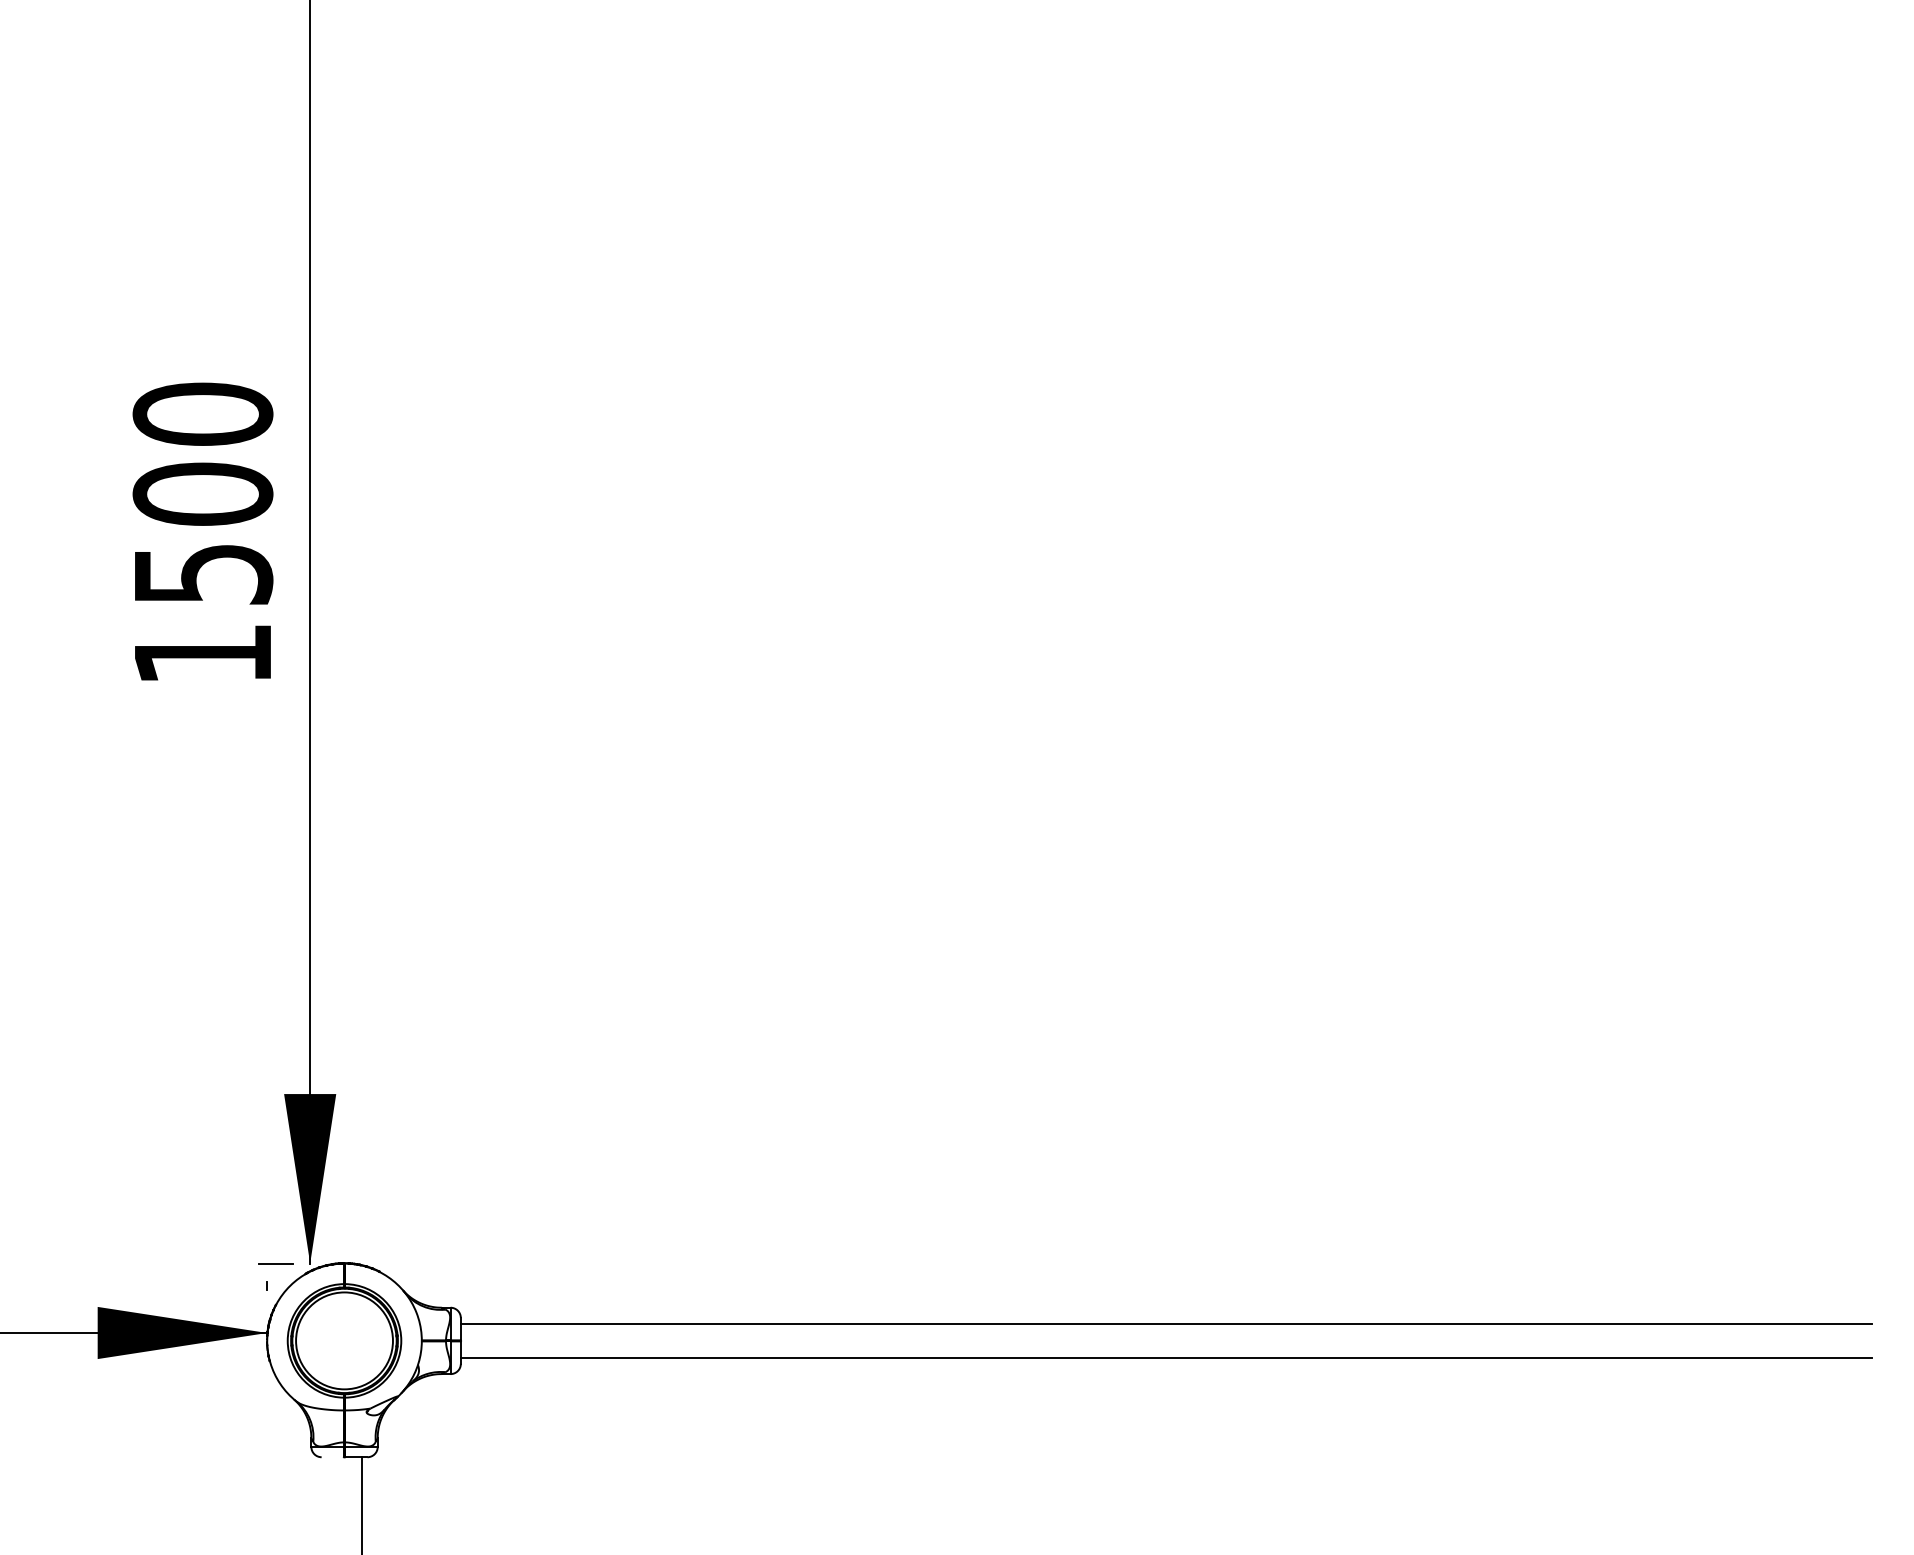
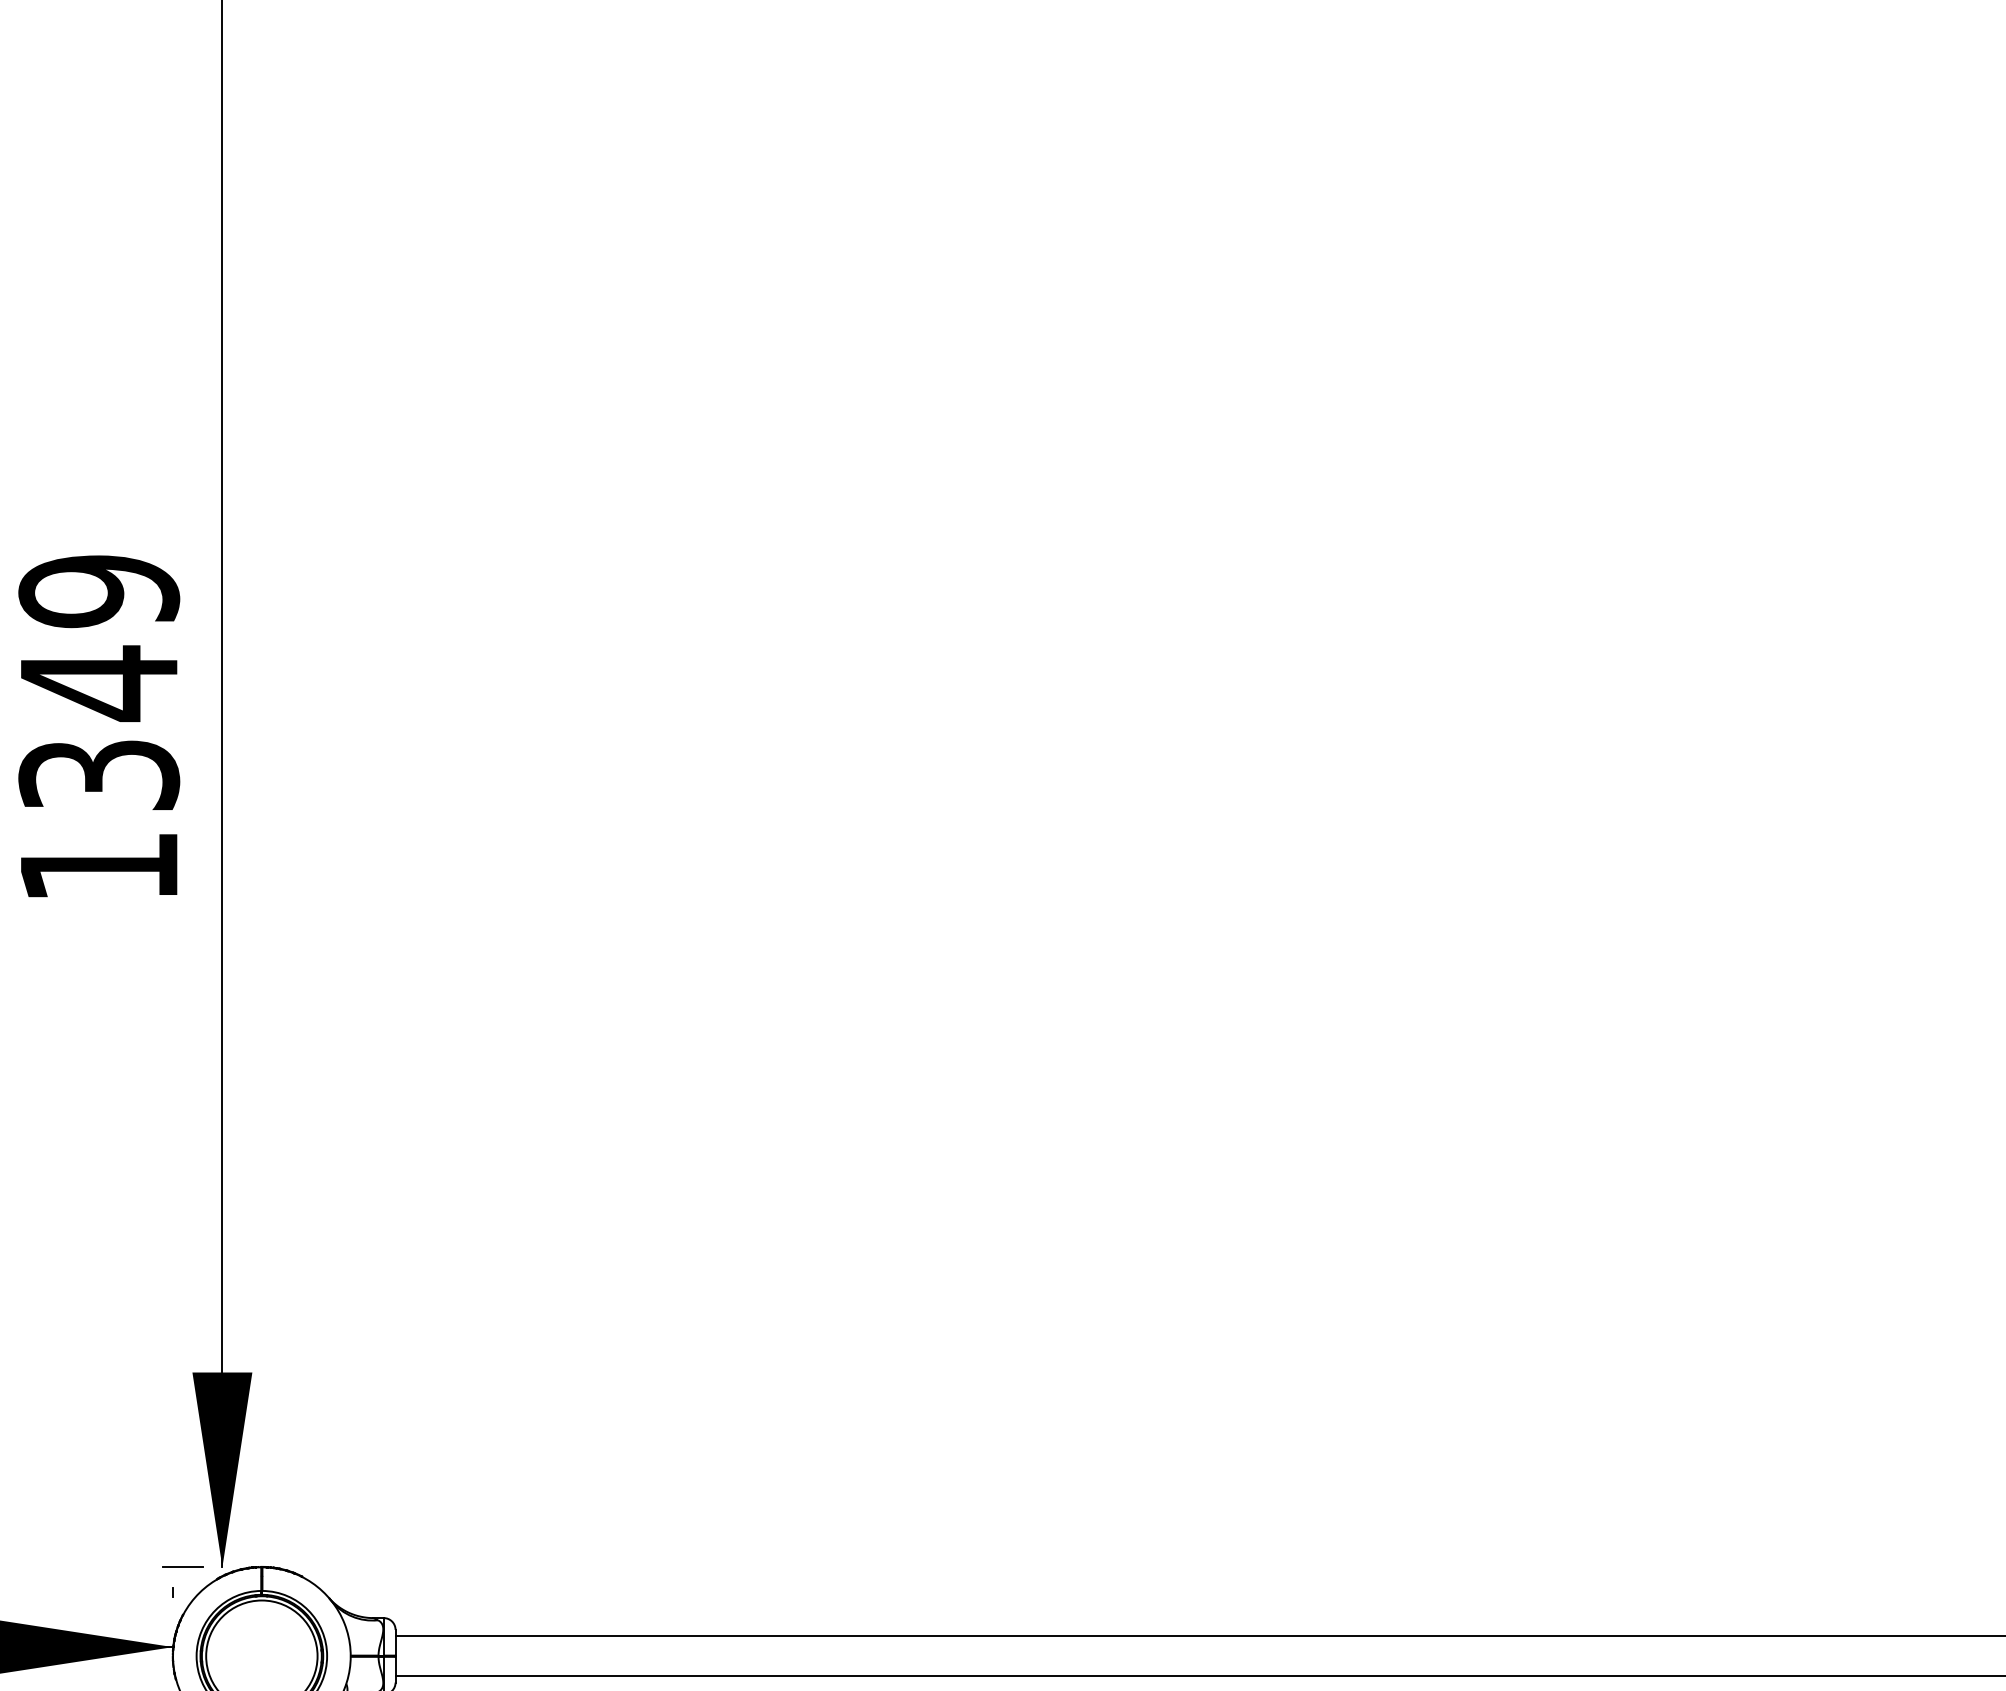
text: (202, 493) -> (98, 682), 1500 -> 1349

